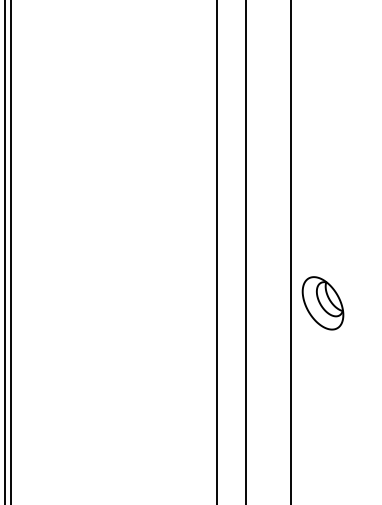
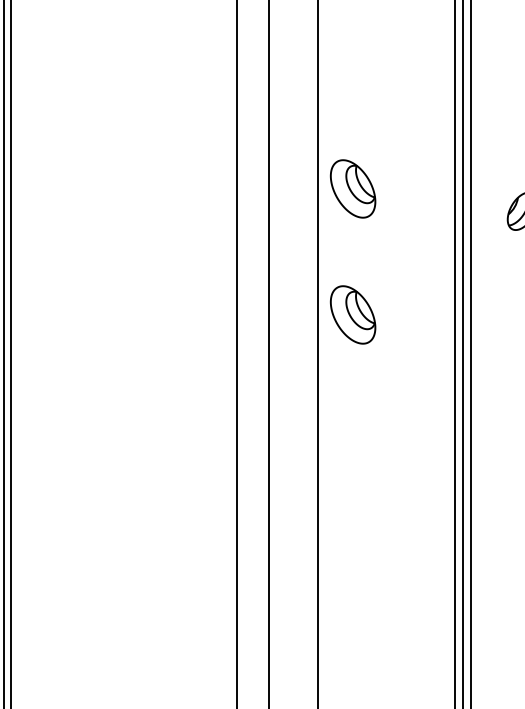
part: (322, 187) -> (352, 188), added

